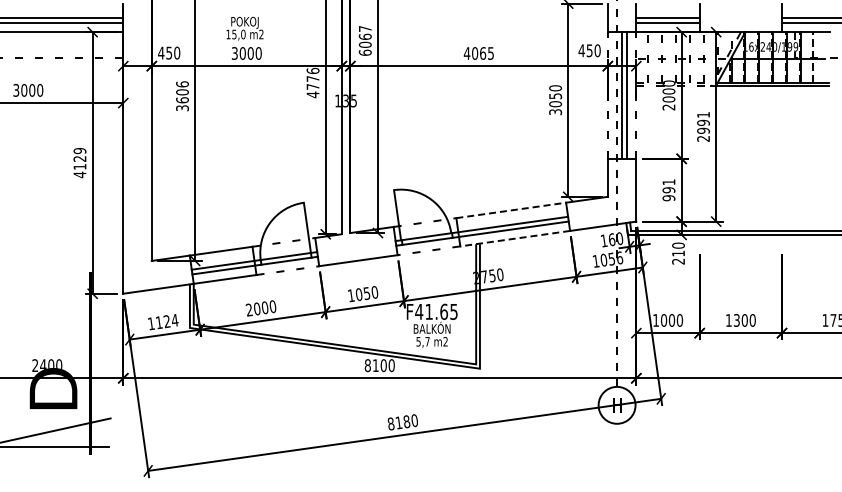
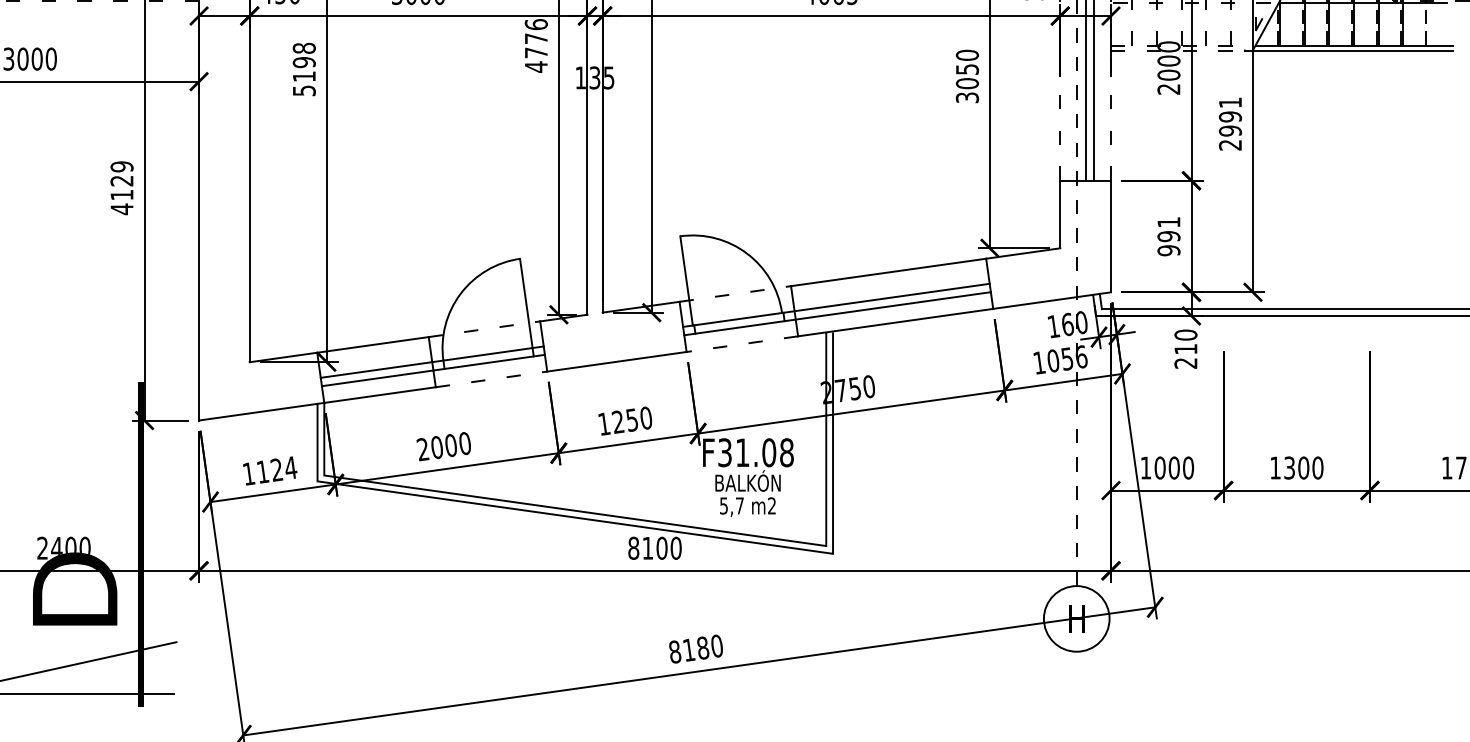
text: (182, 95) -> (304, 68), 3606 -> 5198
line: (511, 210) -> (889, 272), dashed -> solid
line: (514, 238) -> (894, 322), dashed -> solid
text: (358, 294) -> (617, 421), 1050 -> 1250
text: (436, 311) -> (755, 452), F41.65 -> F31.08

